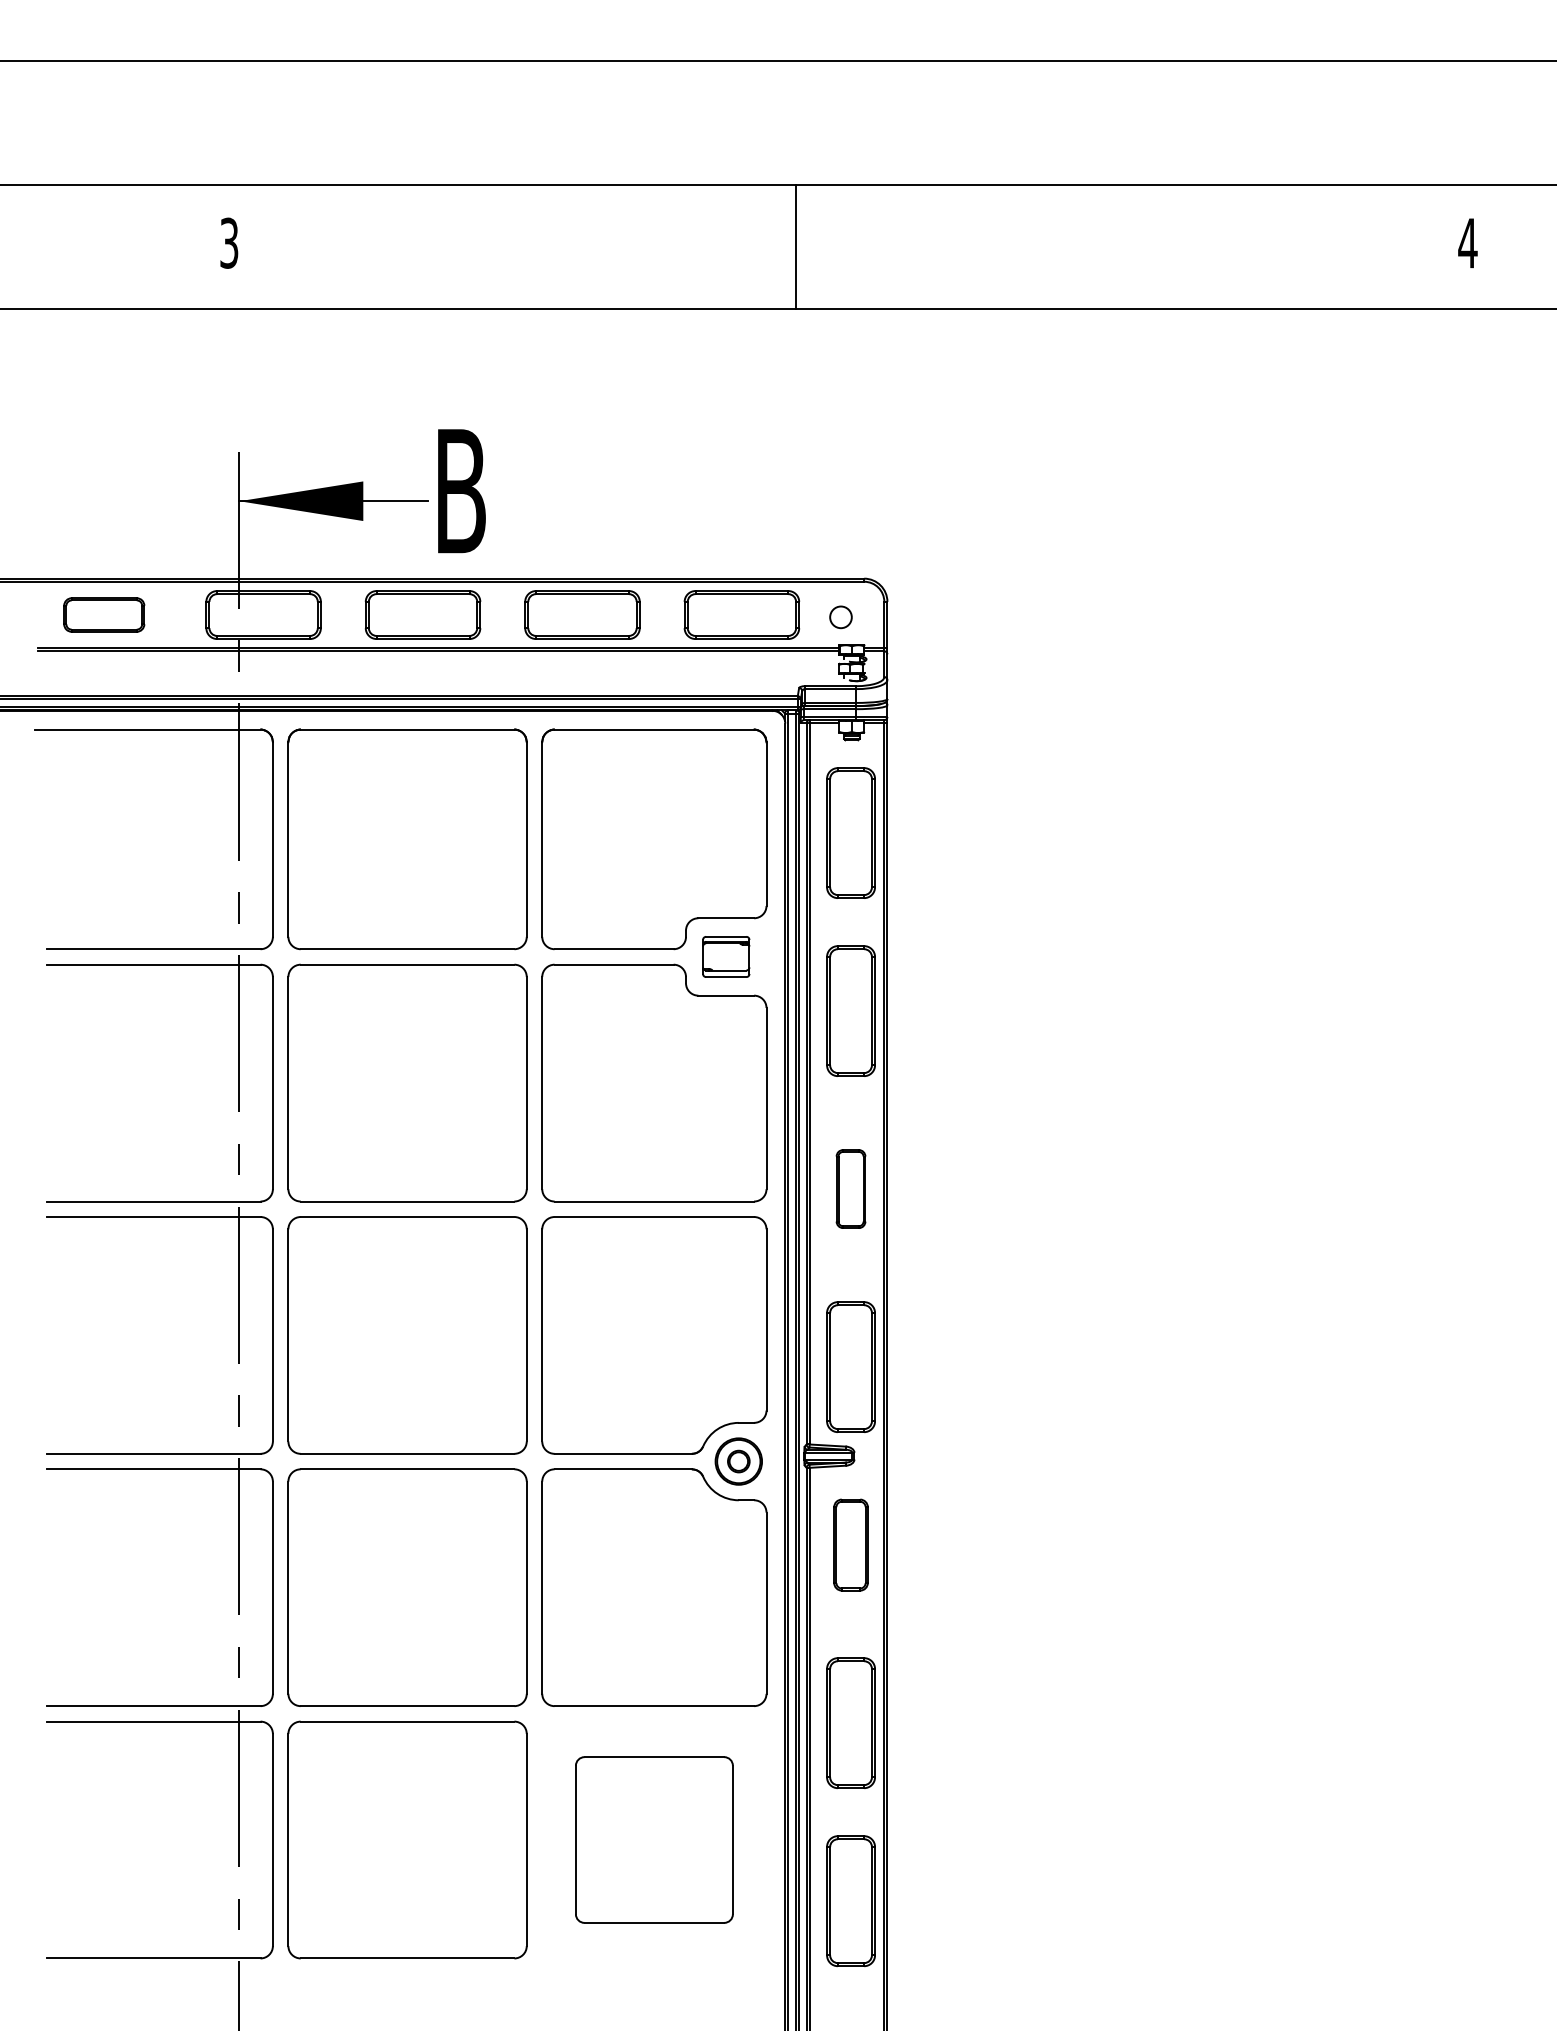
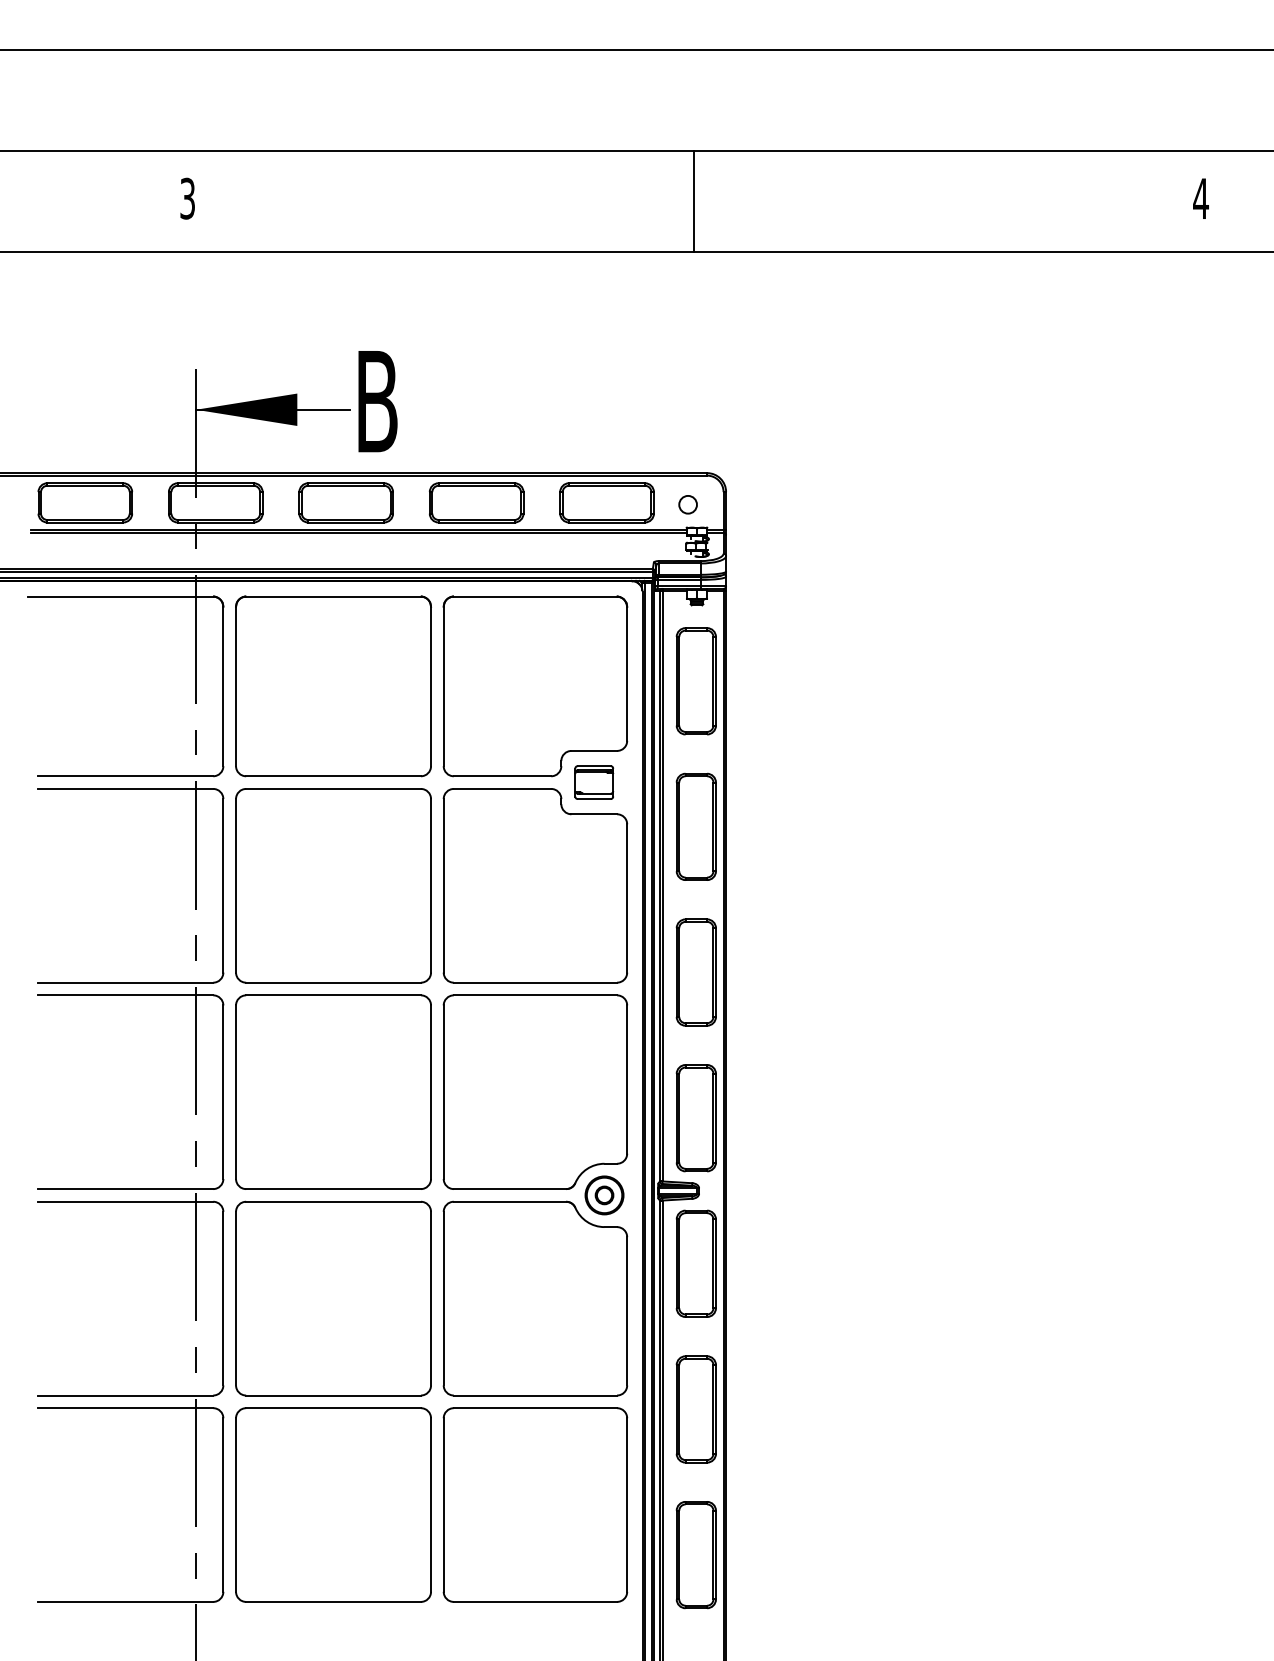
line: (796, 246) -> (694, 201), moved
part: (104, 614) -> (85, 502), size x1.43
part: (850, 1188) -> (695, 972), size x1.67
part: (850, 1544) -> (695, 1263), size x1.43
part: (654, 1839) -> (535, 1504), size x1.43

